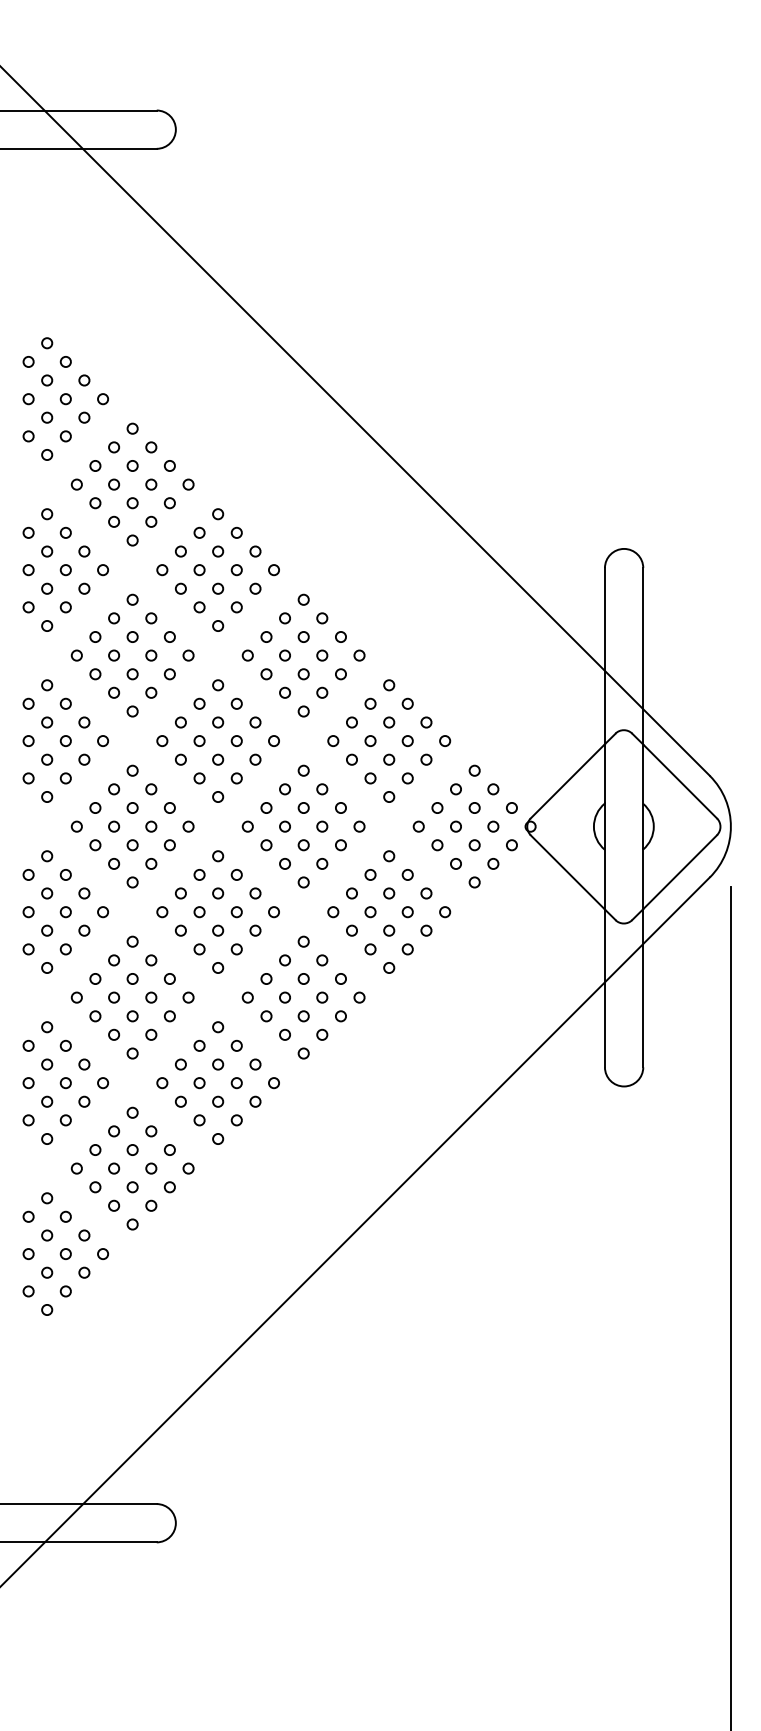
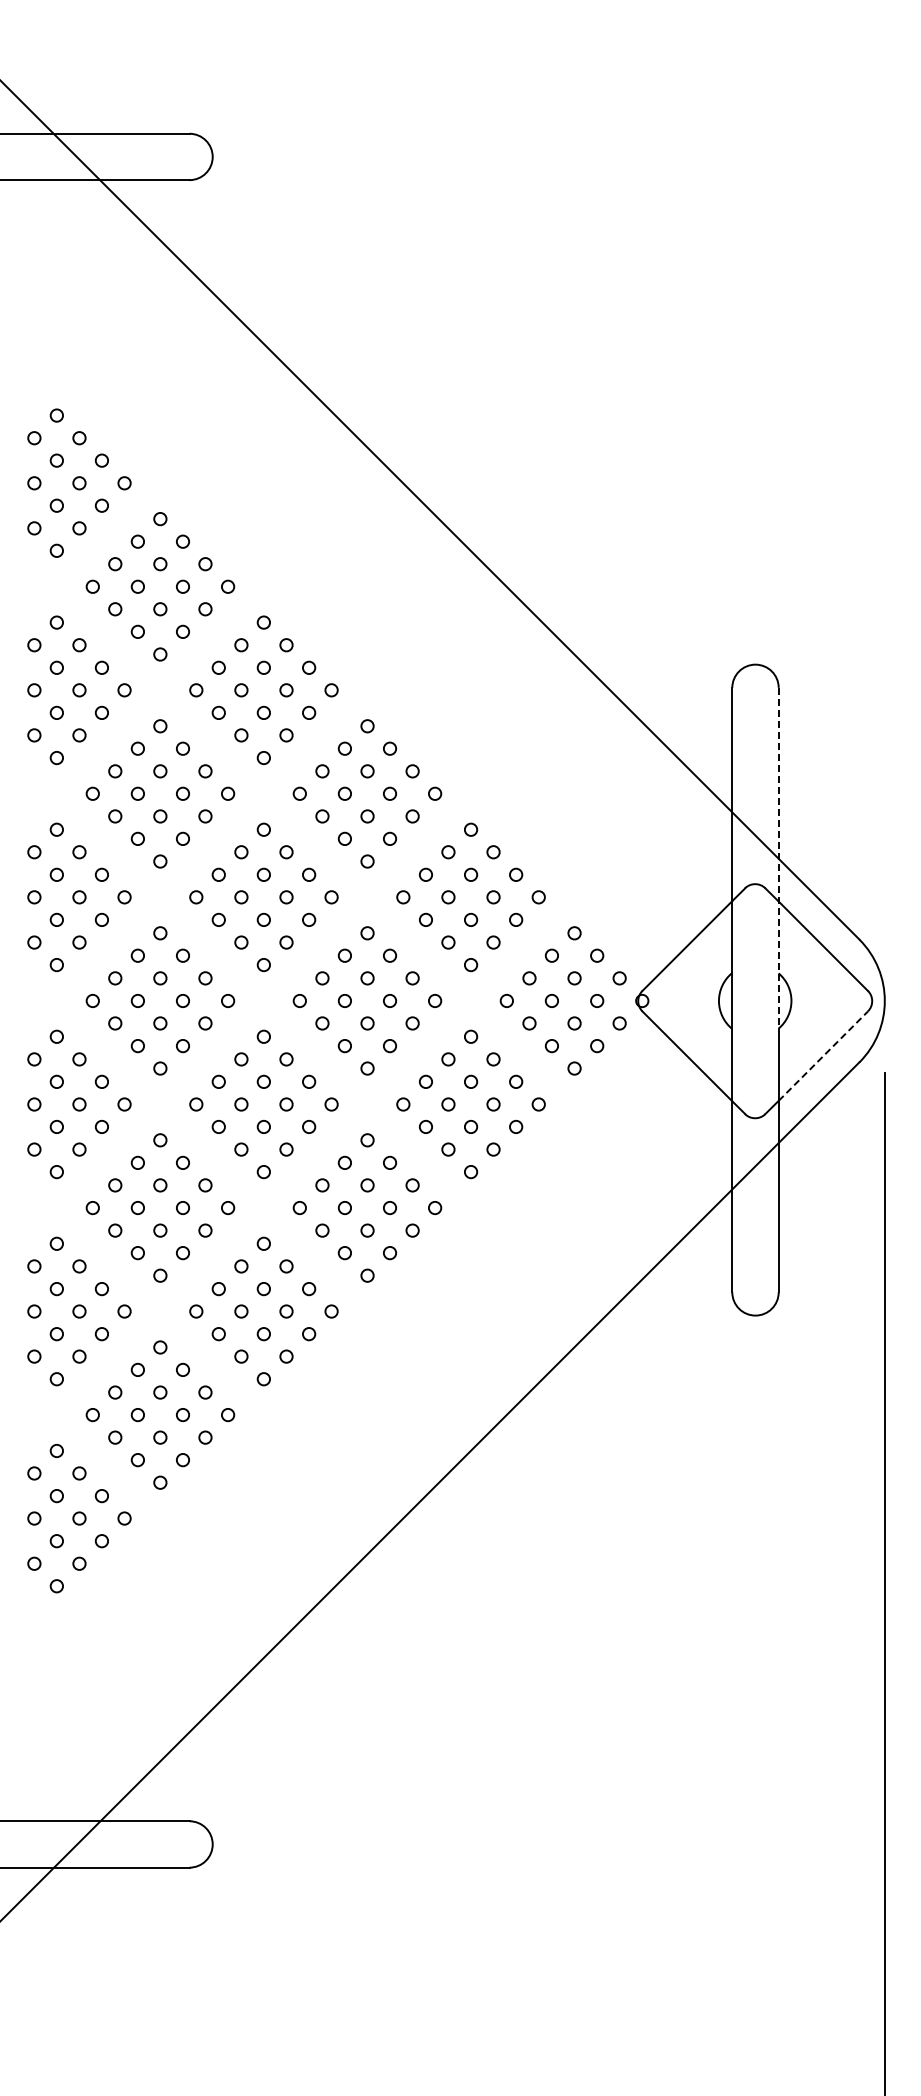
line: (643, 709) -> (778, 858), solid -> dashed
line: (680, 871) -> (823, 1055), solid -> dashed

